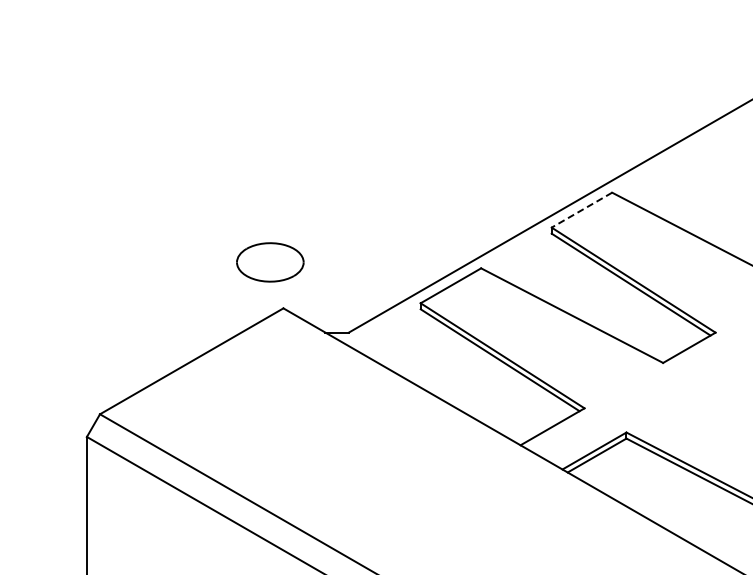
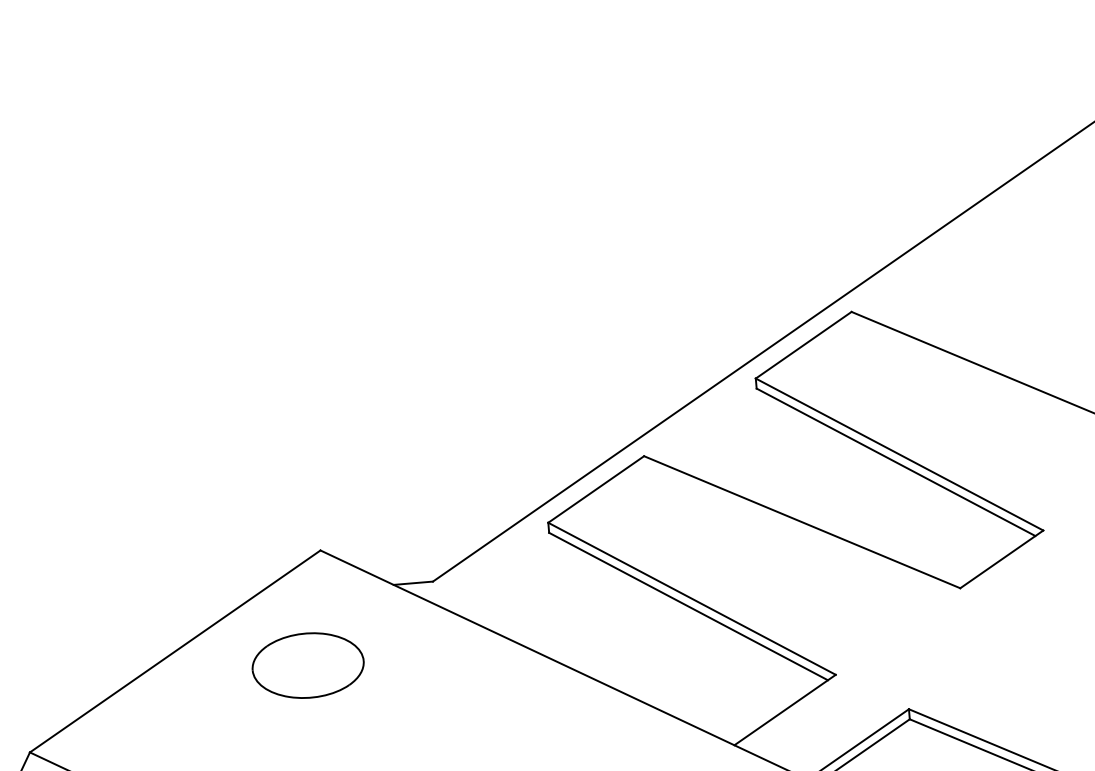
line: (581, 210) -> (803, 345), dashed -> solid
part: (270, 262) -> (308, 665), moved

